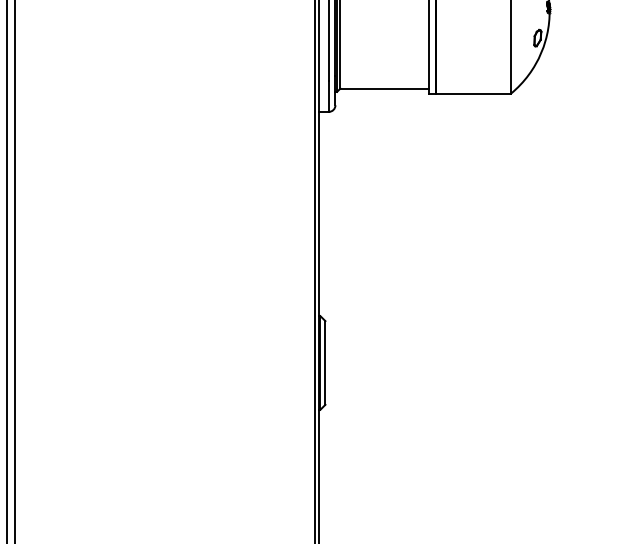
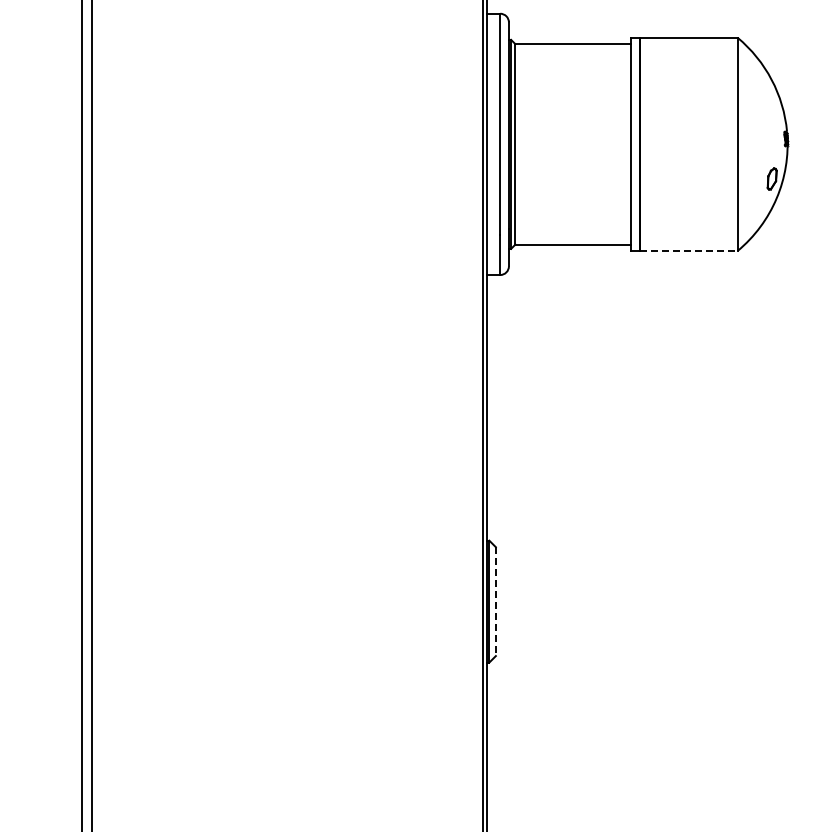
line: (473, 93) -> (688, 251), solid -> dashed
line: (325, 363) -> (495, 602), solid -> dashed

